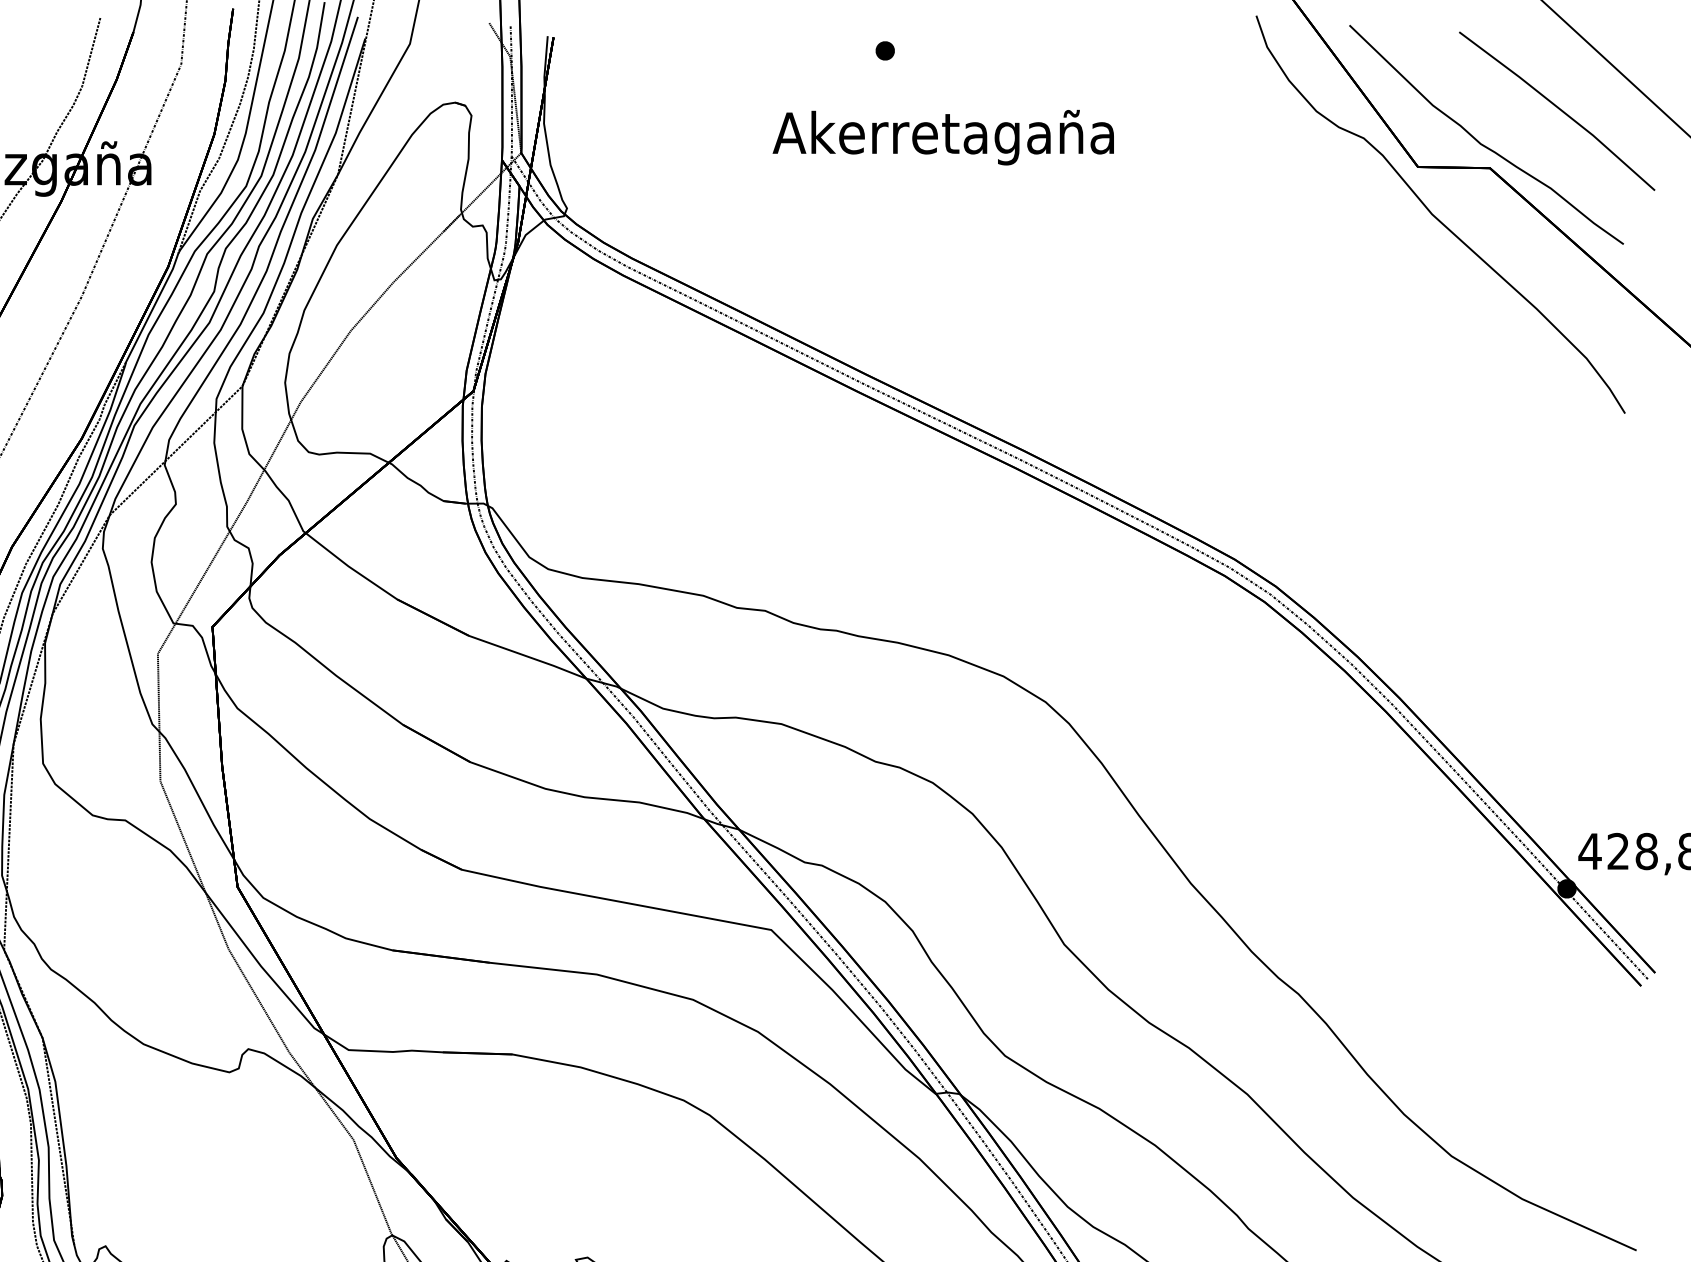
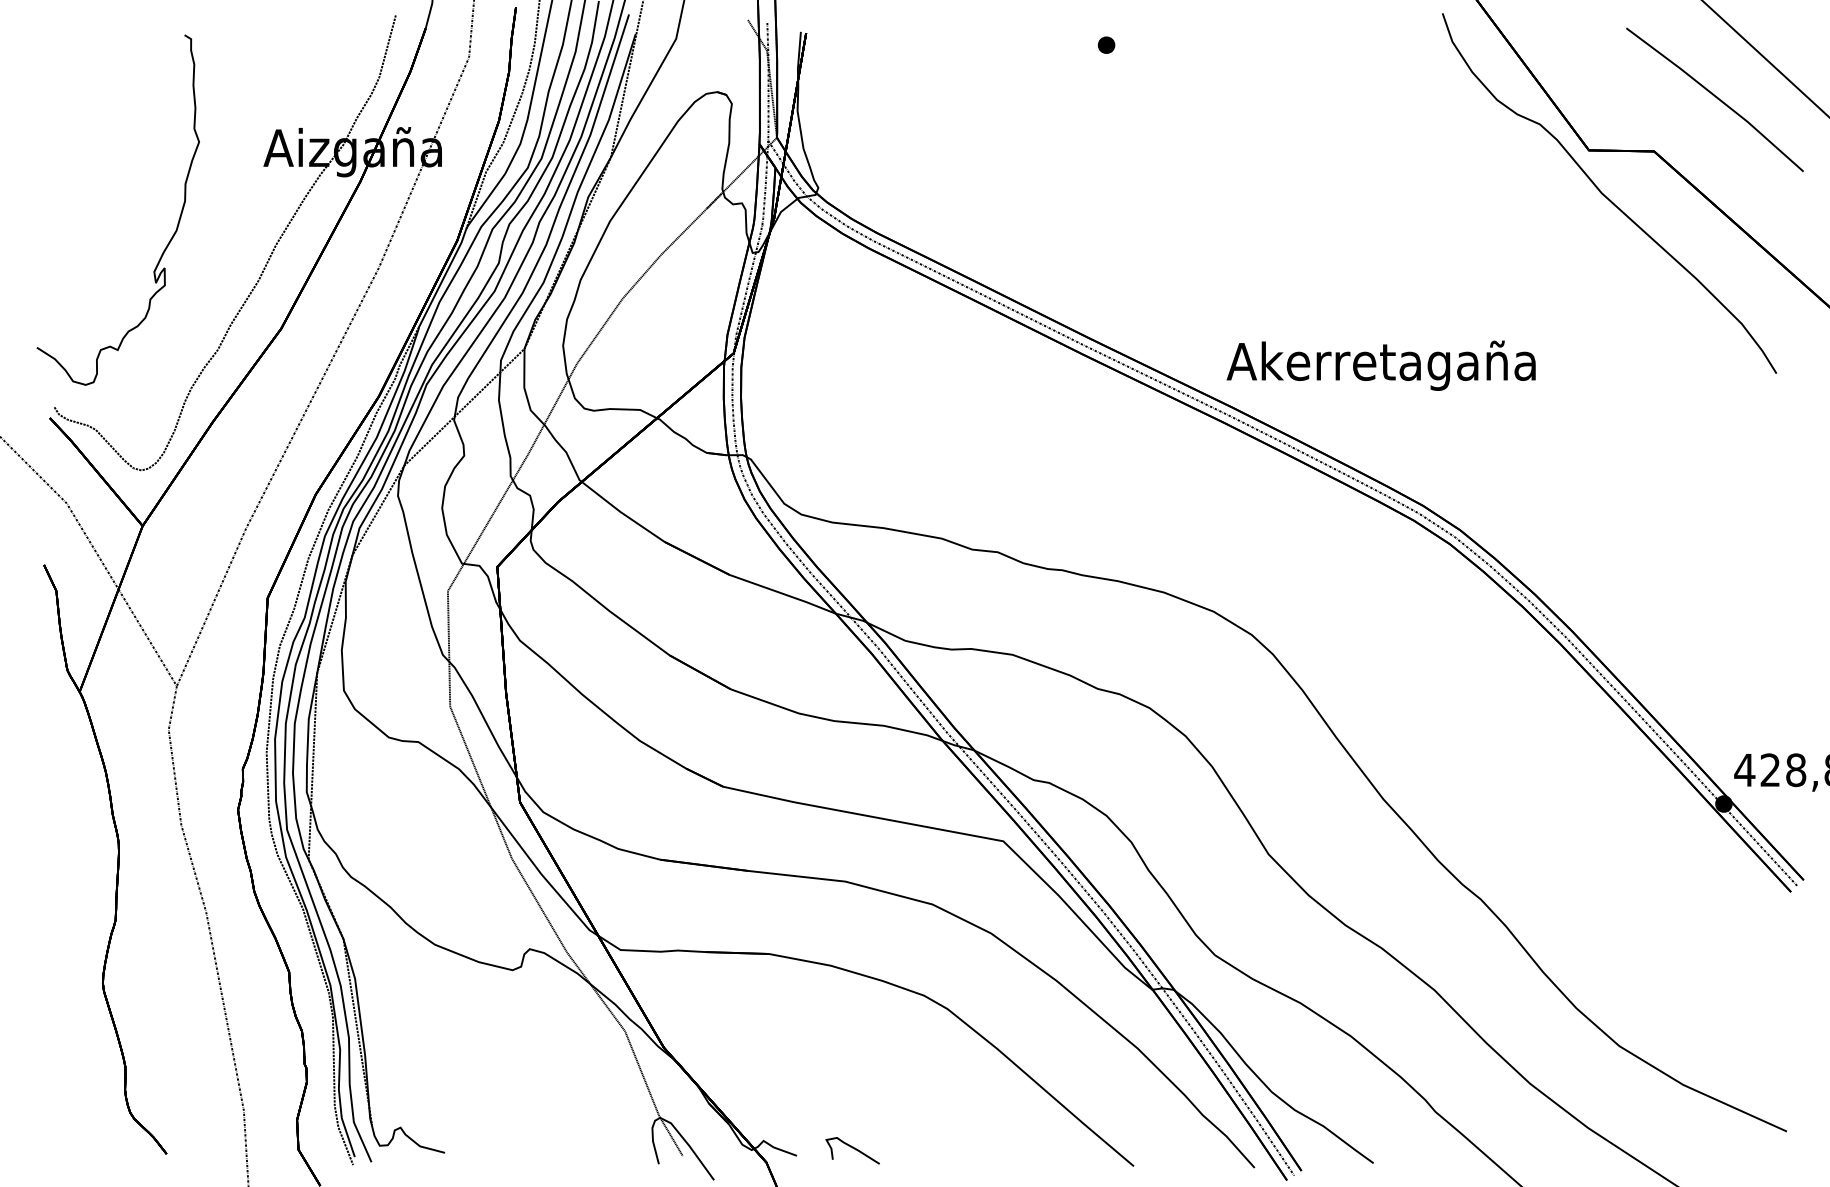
text: (942, 137) -> (1380, 365), moved
curve: (1480, 141) -> (1645, 127), removed

